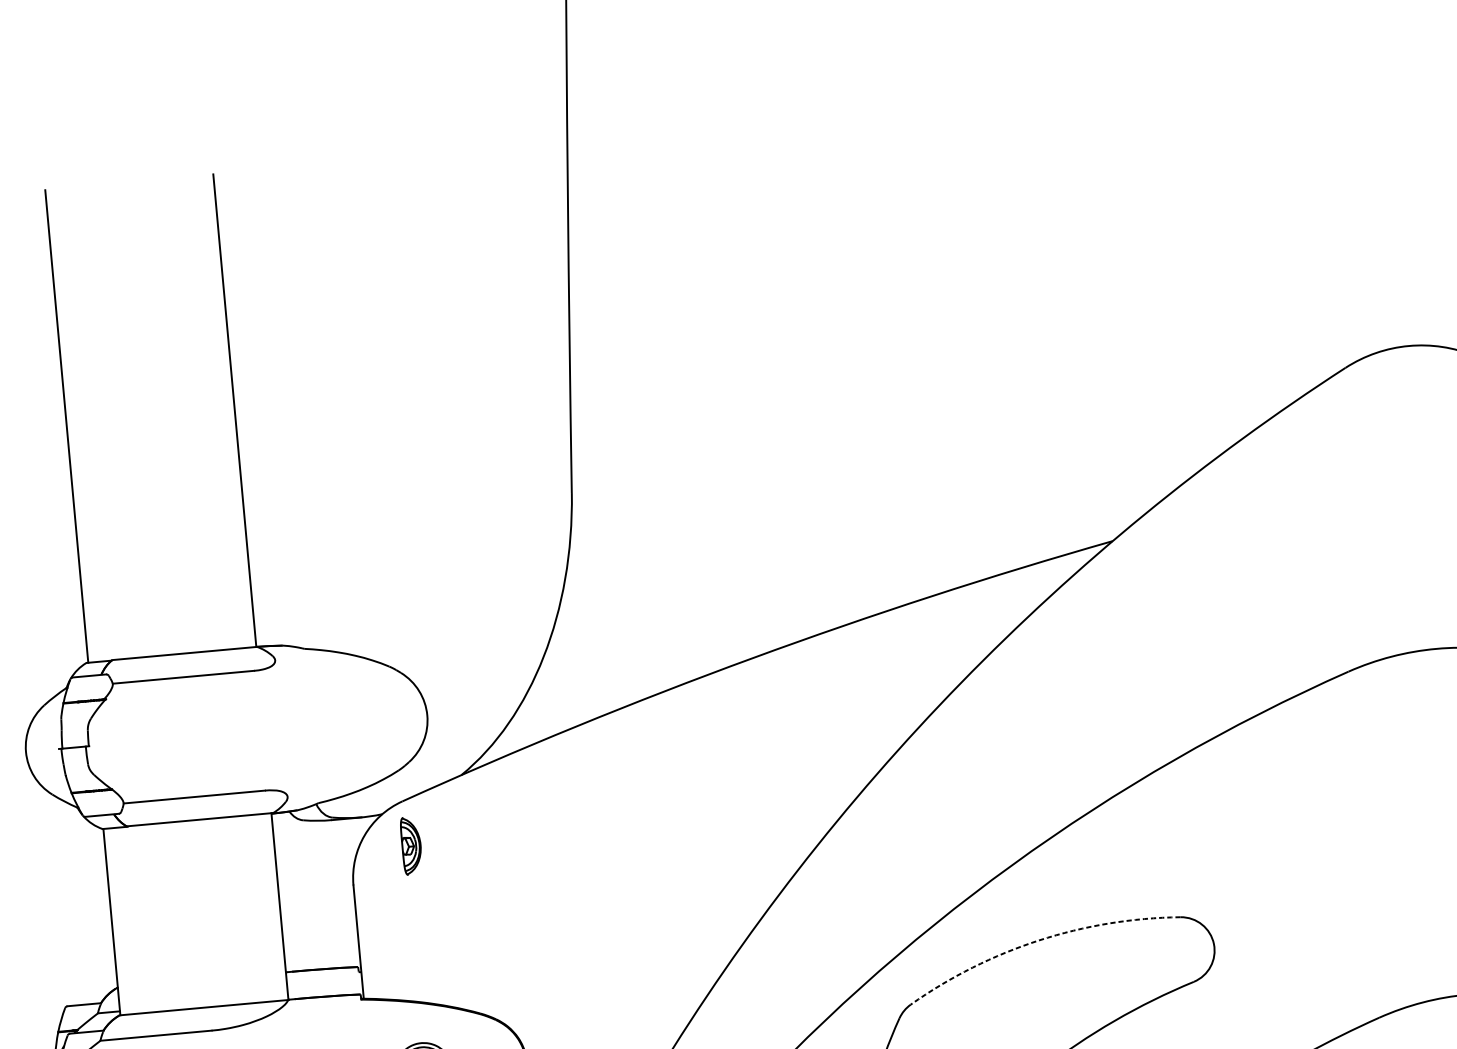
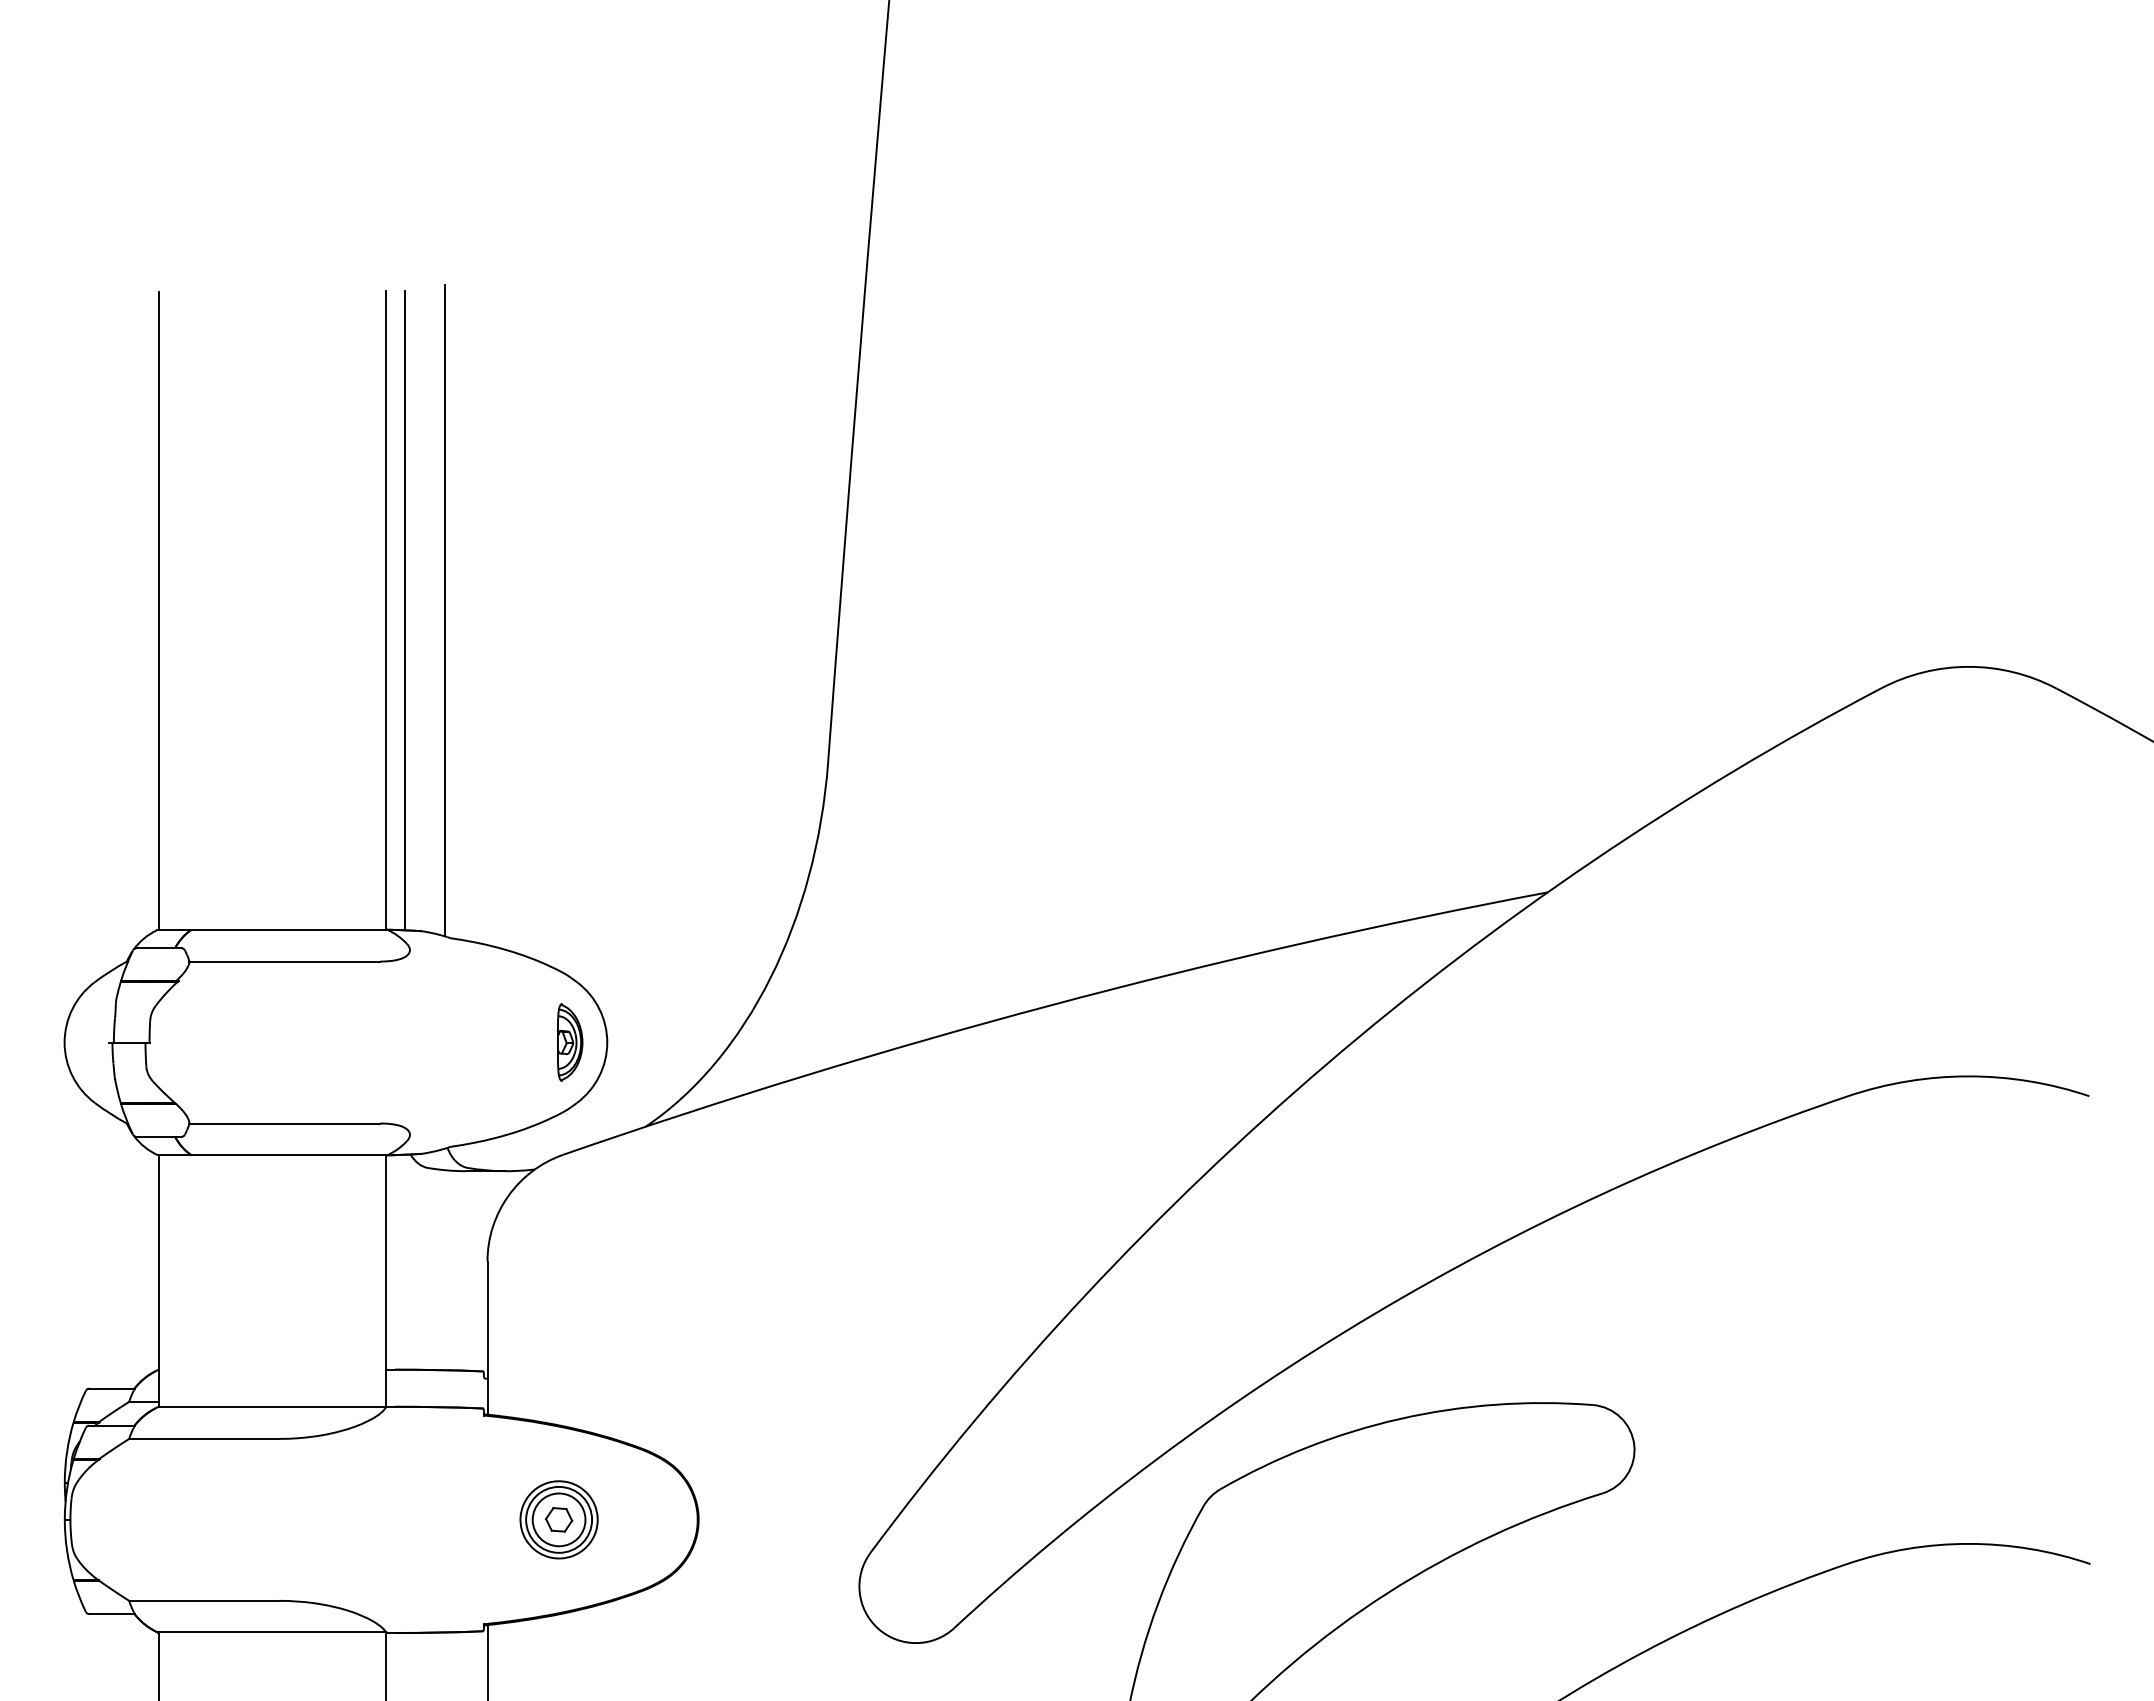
line: (277, 406) -> (444, 610), added
line: (248, 409) -> (404, 610), added
part: (411, 845) -> (570, 1042), moved
arc: (1039, 940) -> (1400, 1418), dashed -> solid

